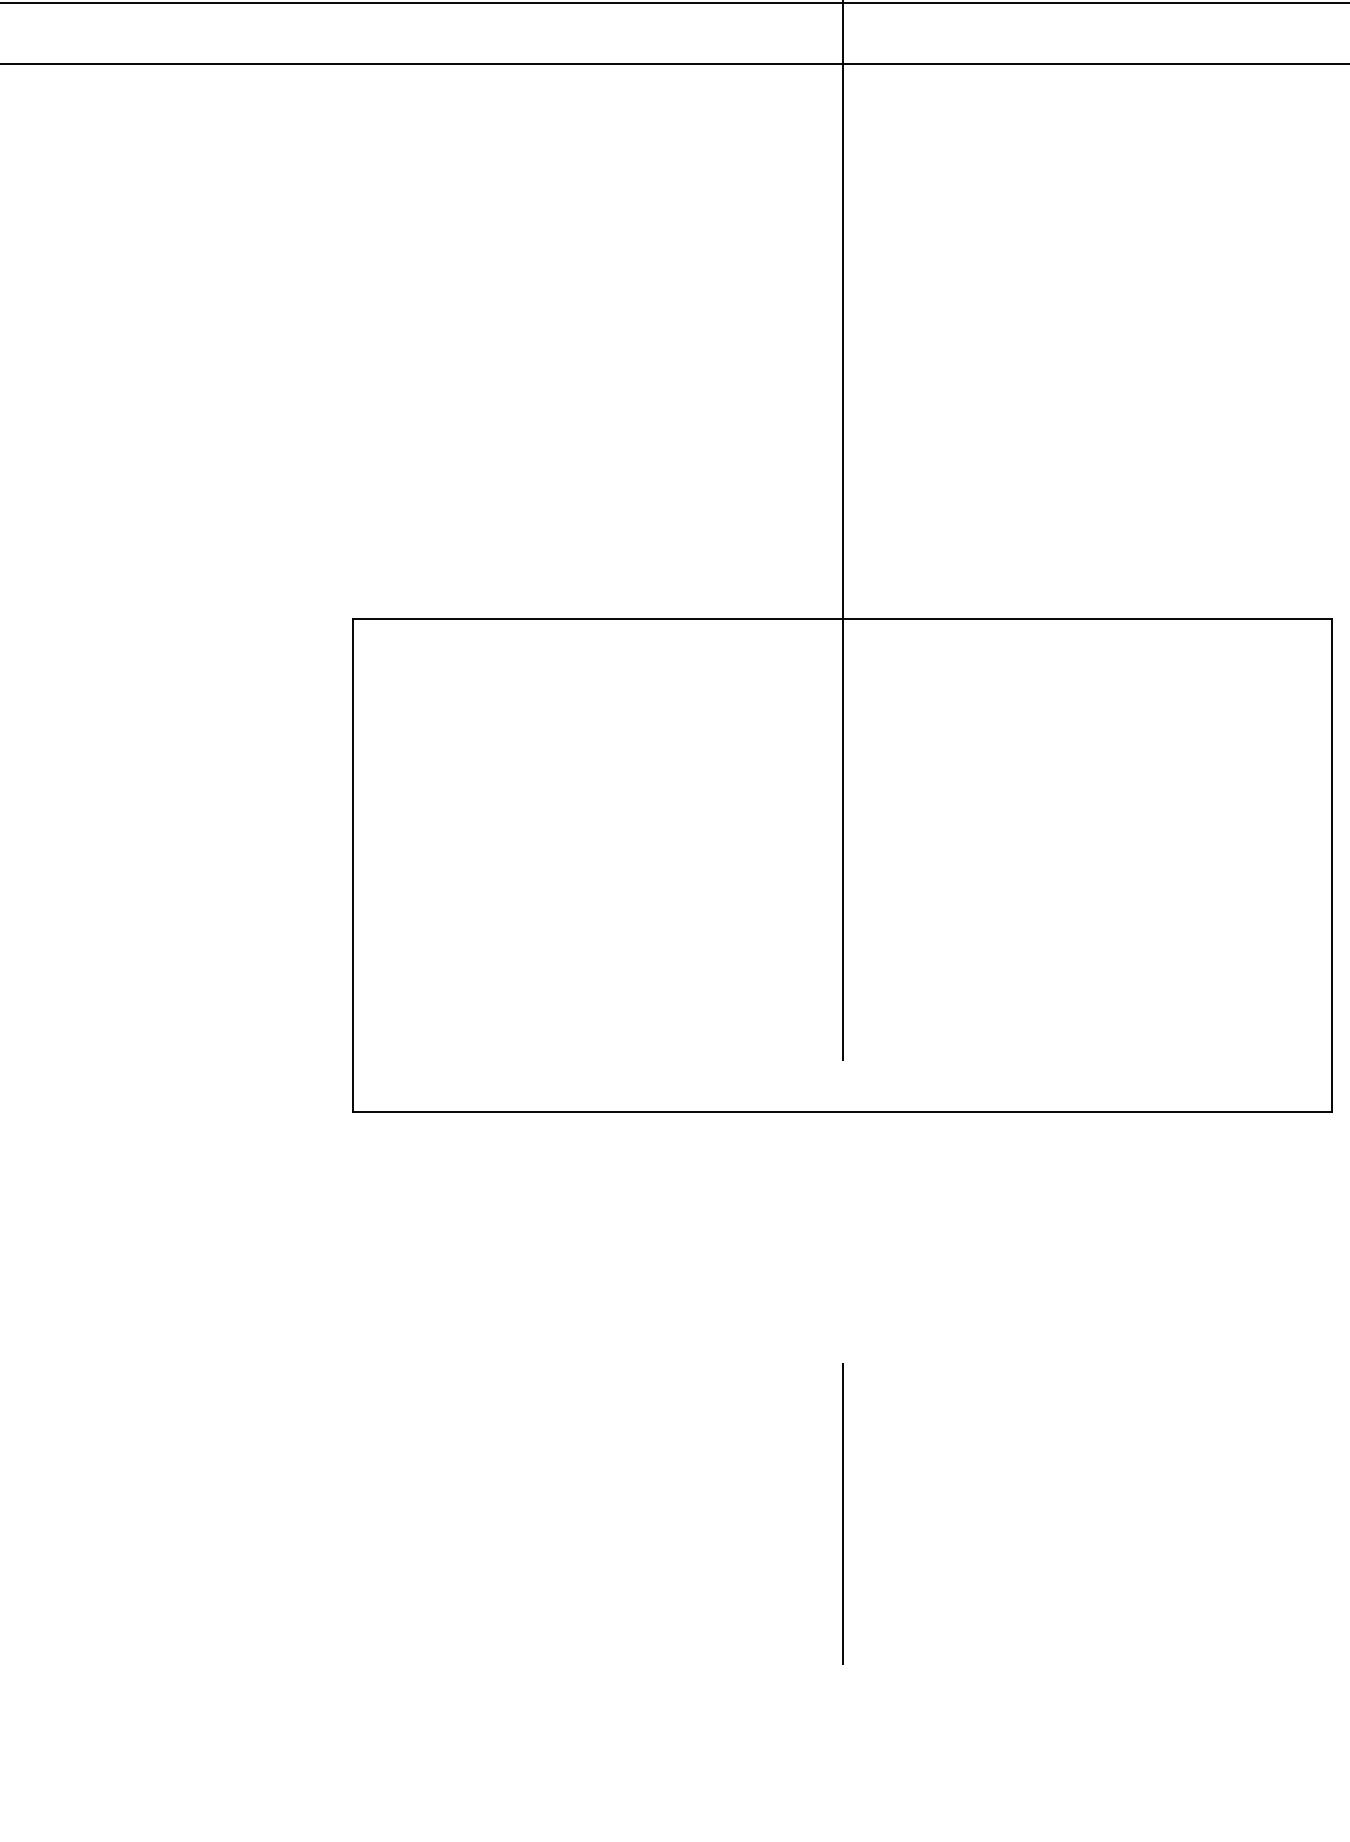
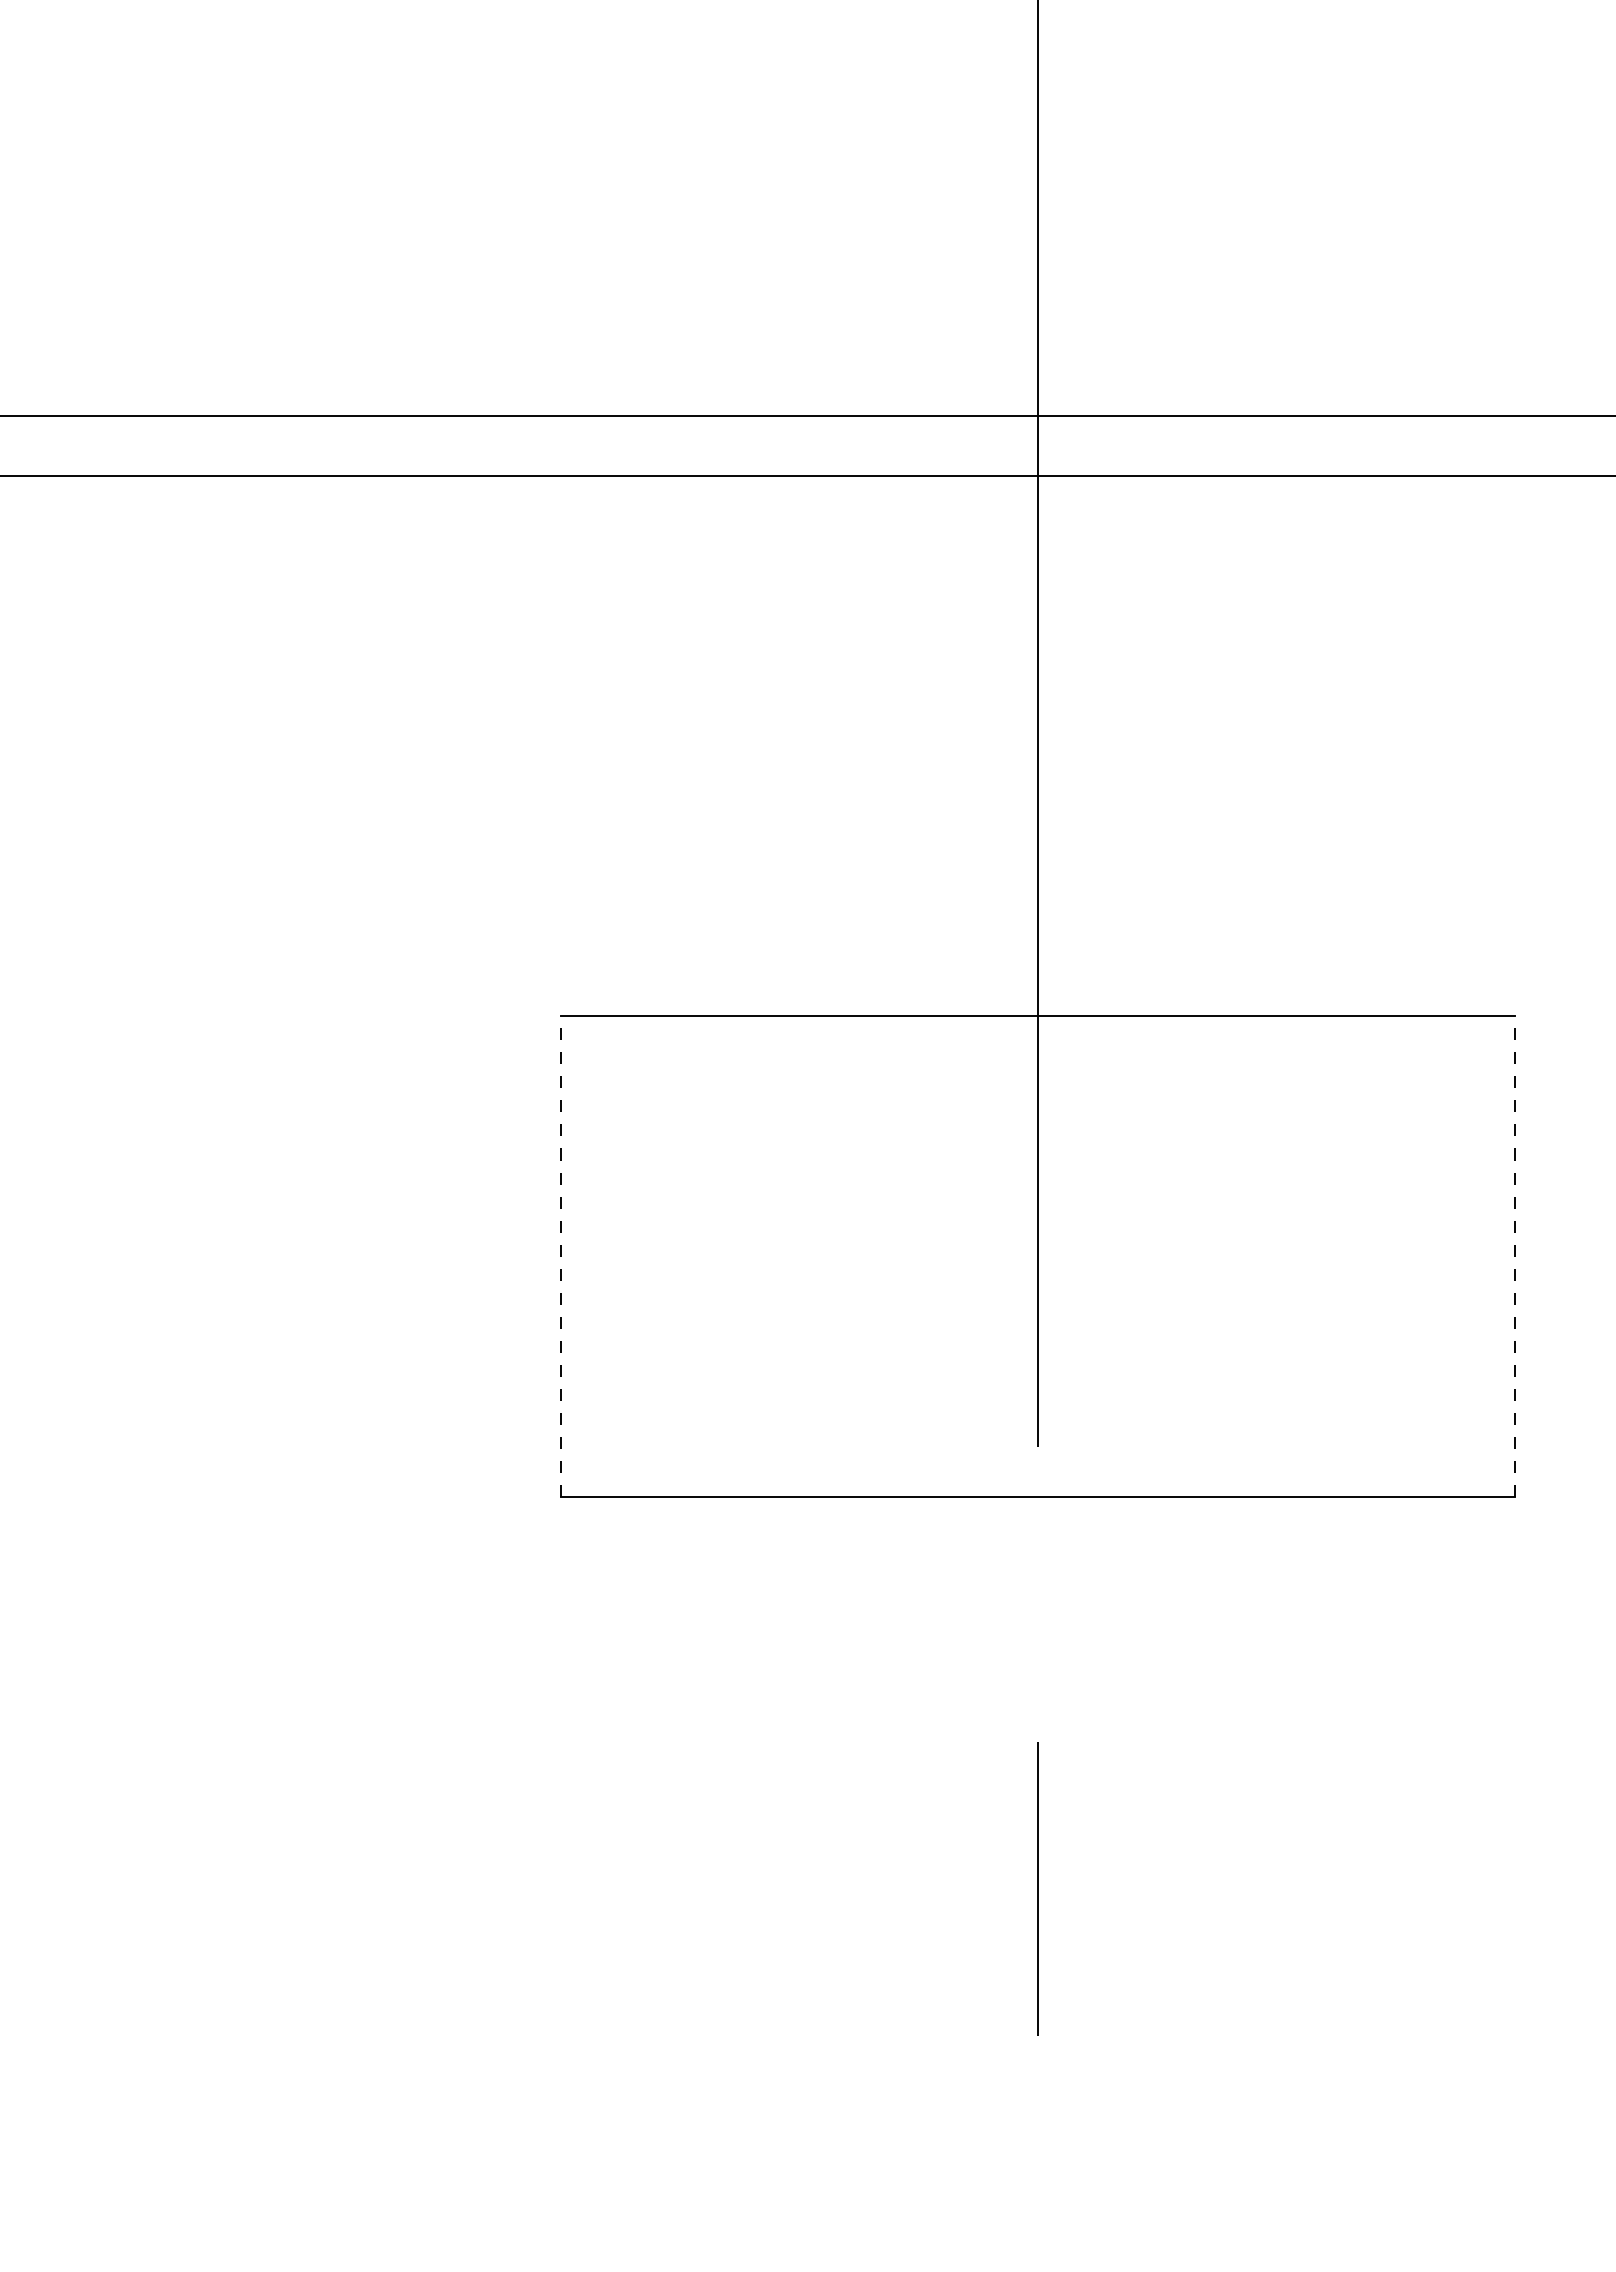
line: (353, 865) -> (561, 1256), solid -> dashed
line: (1331, 865) -> (1514, 1256), solid -> dashed

